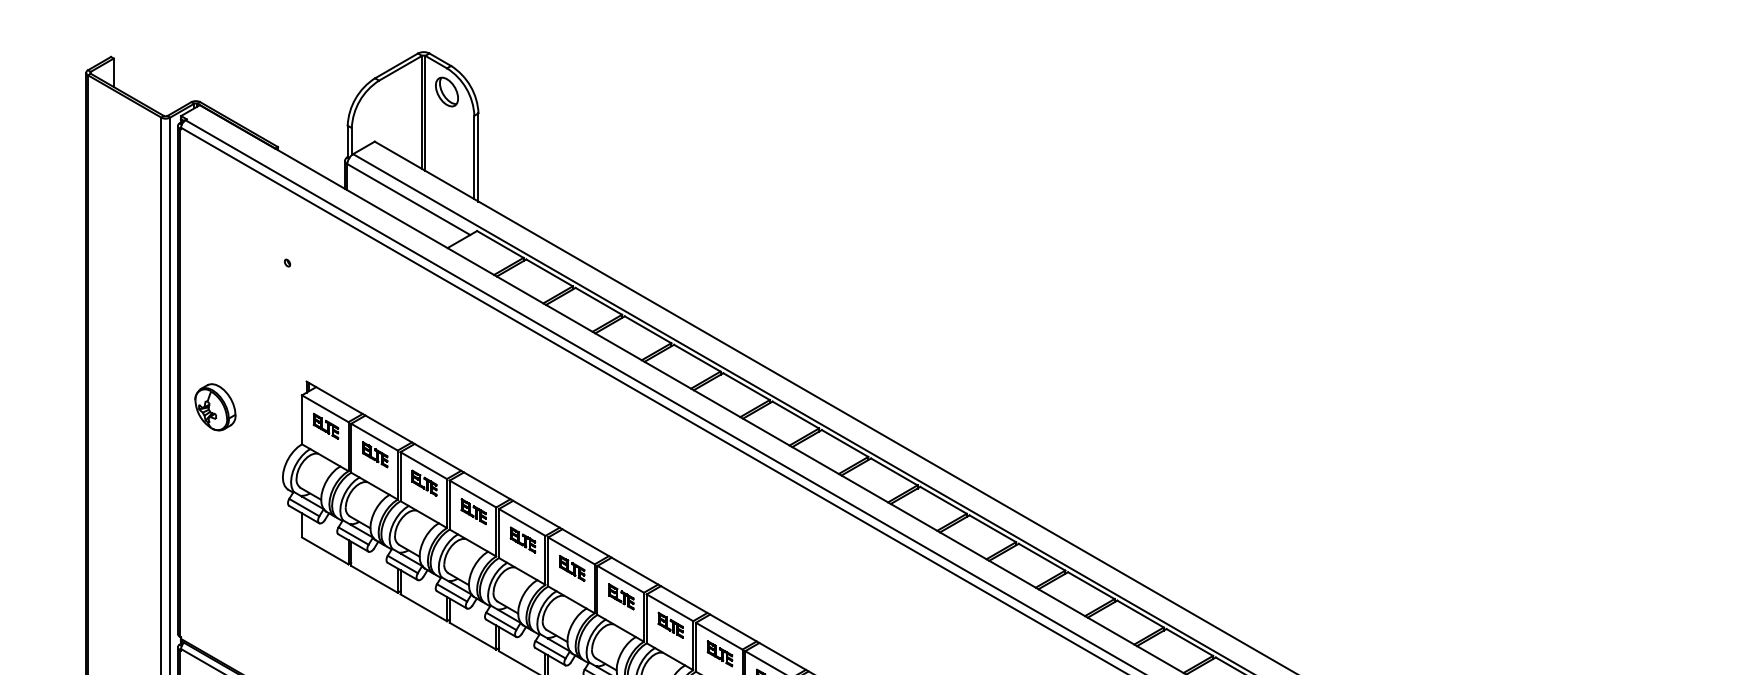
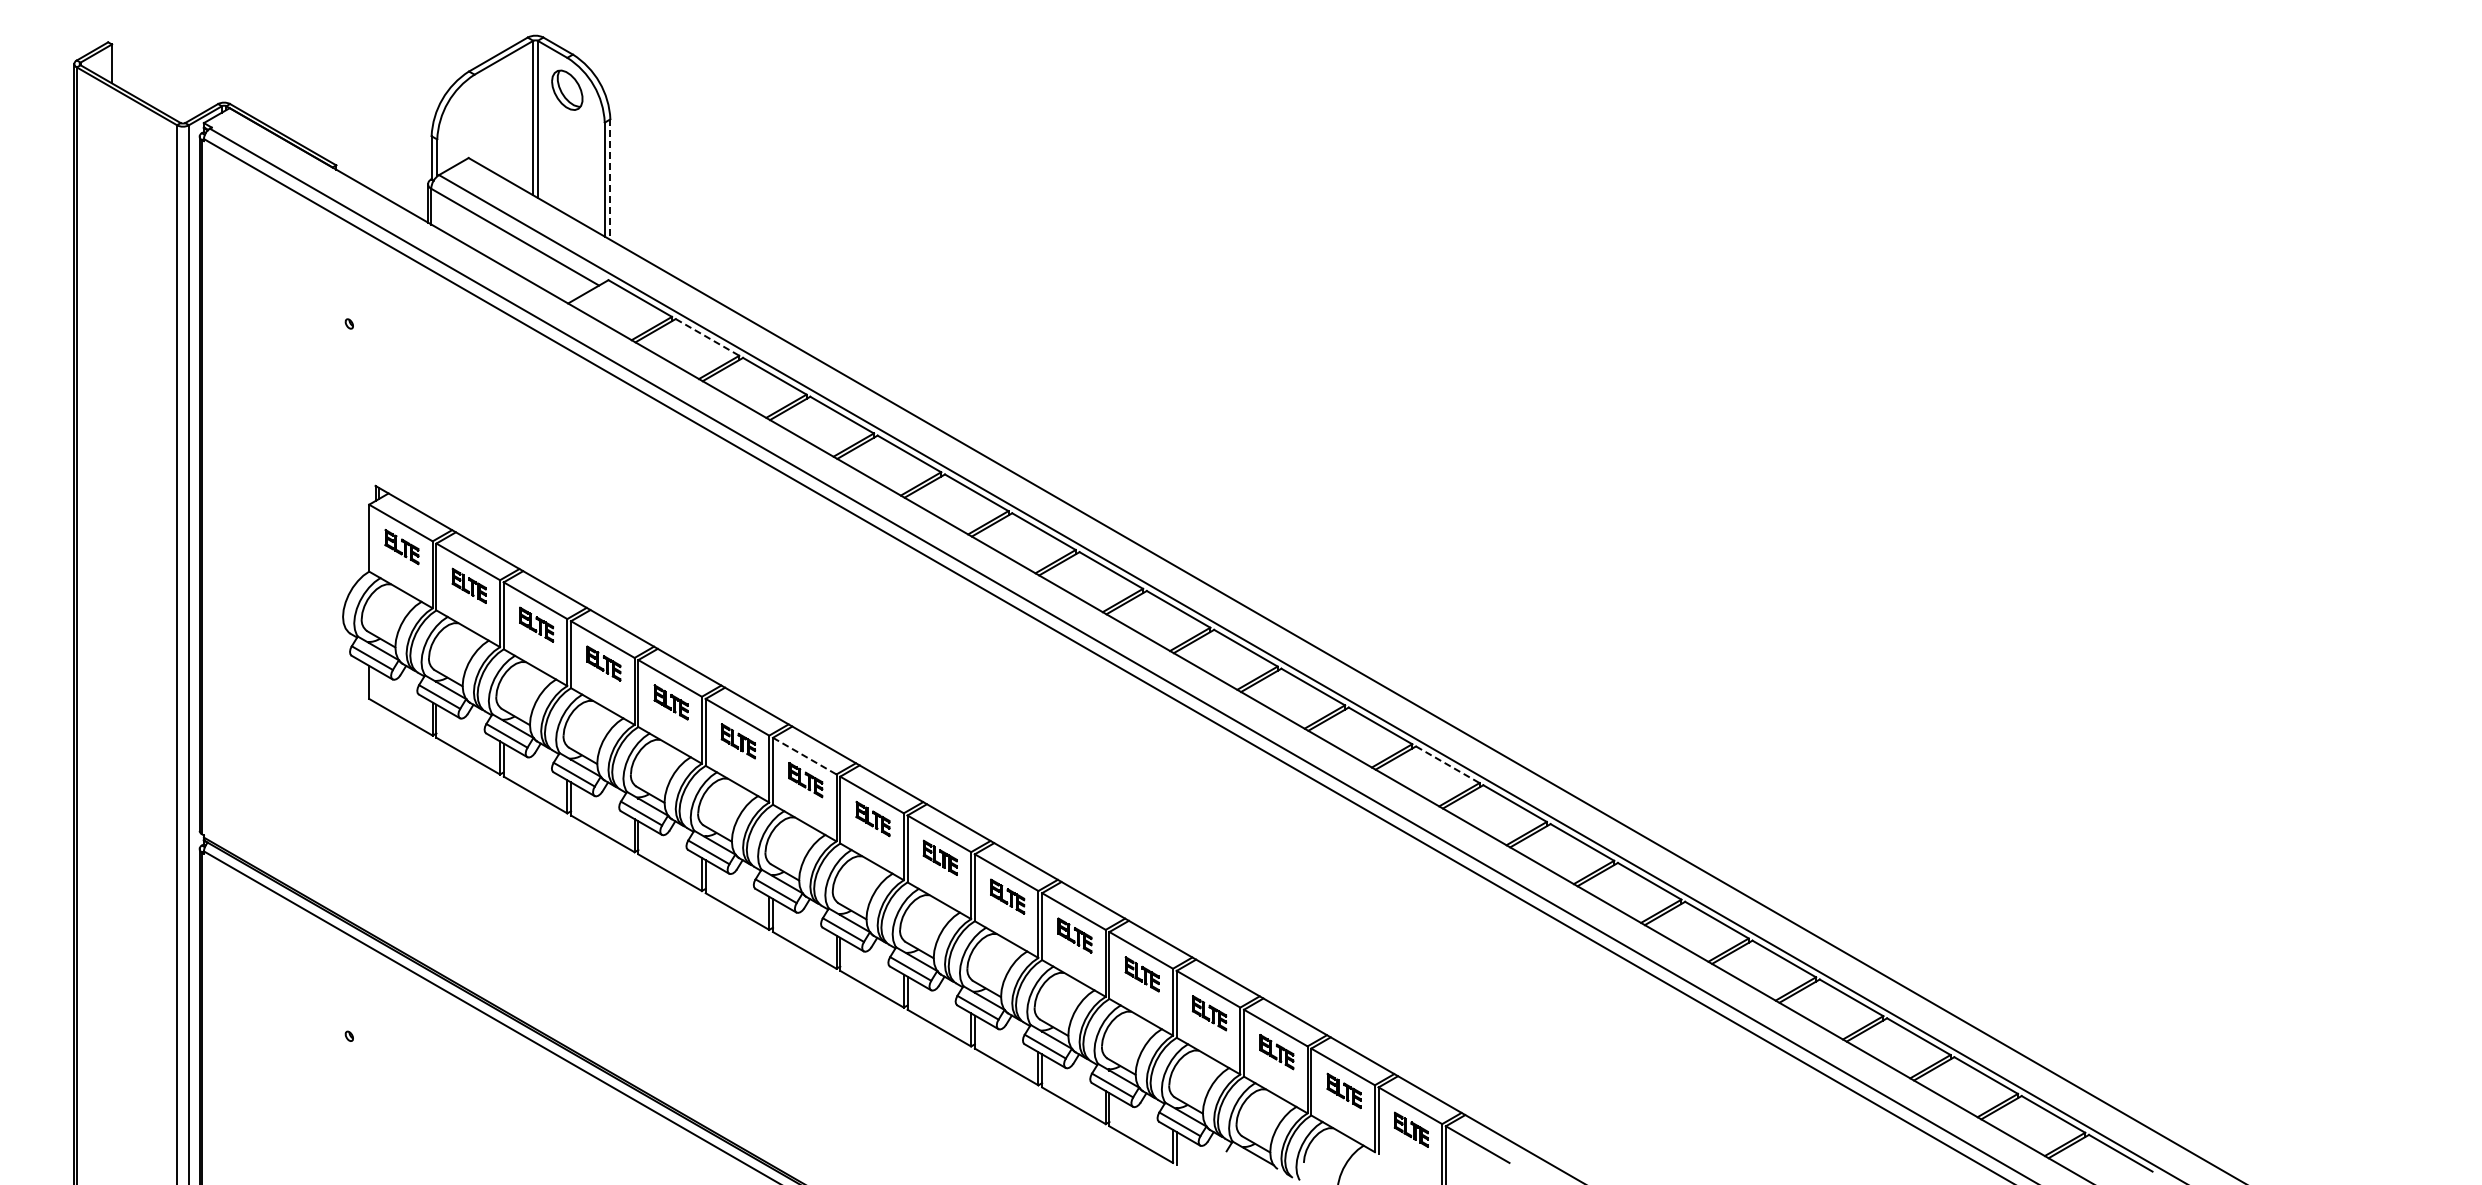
line: (478, 158) -> (610, 180), solid -> dashed
line: (549, 272) -> (707, 337), solid -> dashed
part: (215, 406) -> (250, 520), removed
line: (620, 579) -> (804, 756), solid -> dashed
line: (1091, 585) -> (1447, 764), solid -> dashed

